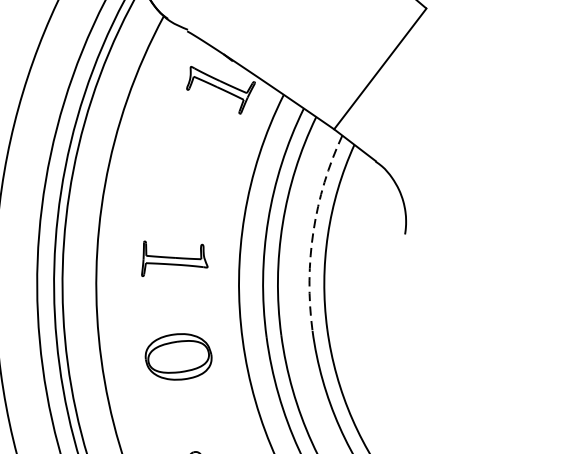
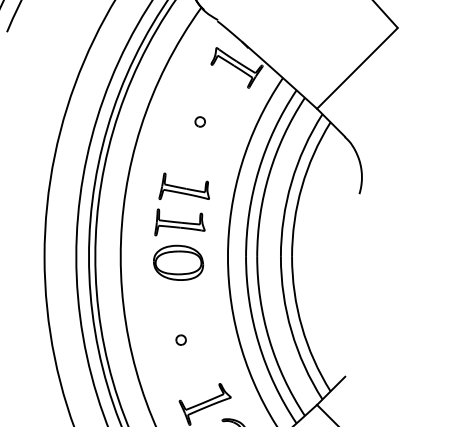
part: (181, 166) -> (199, 121), added
arc: (313, 231) -> (291, 182), dashed -> solid
part: (172, 303) -> (179, 222), added

